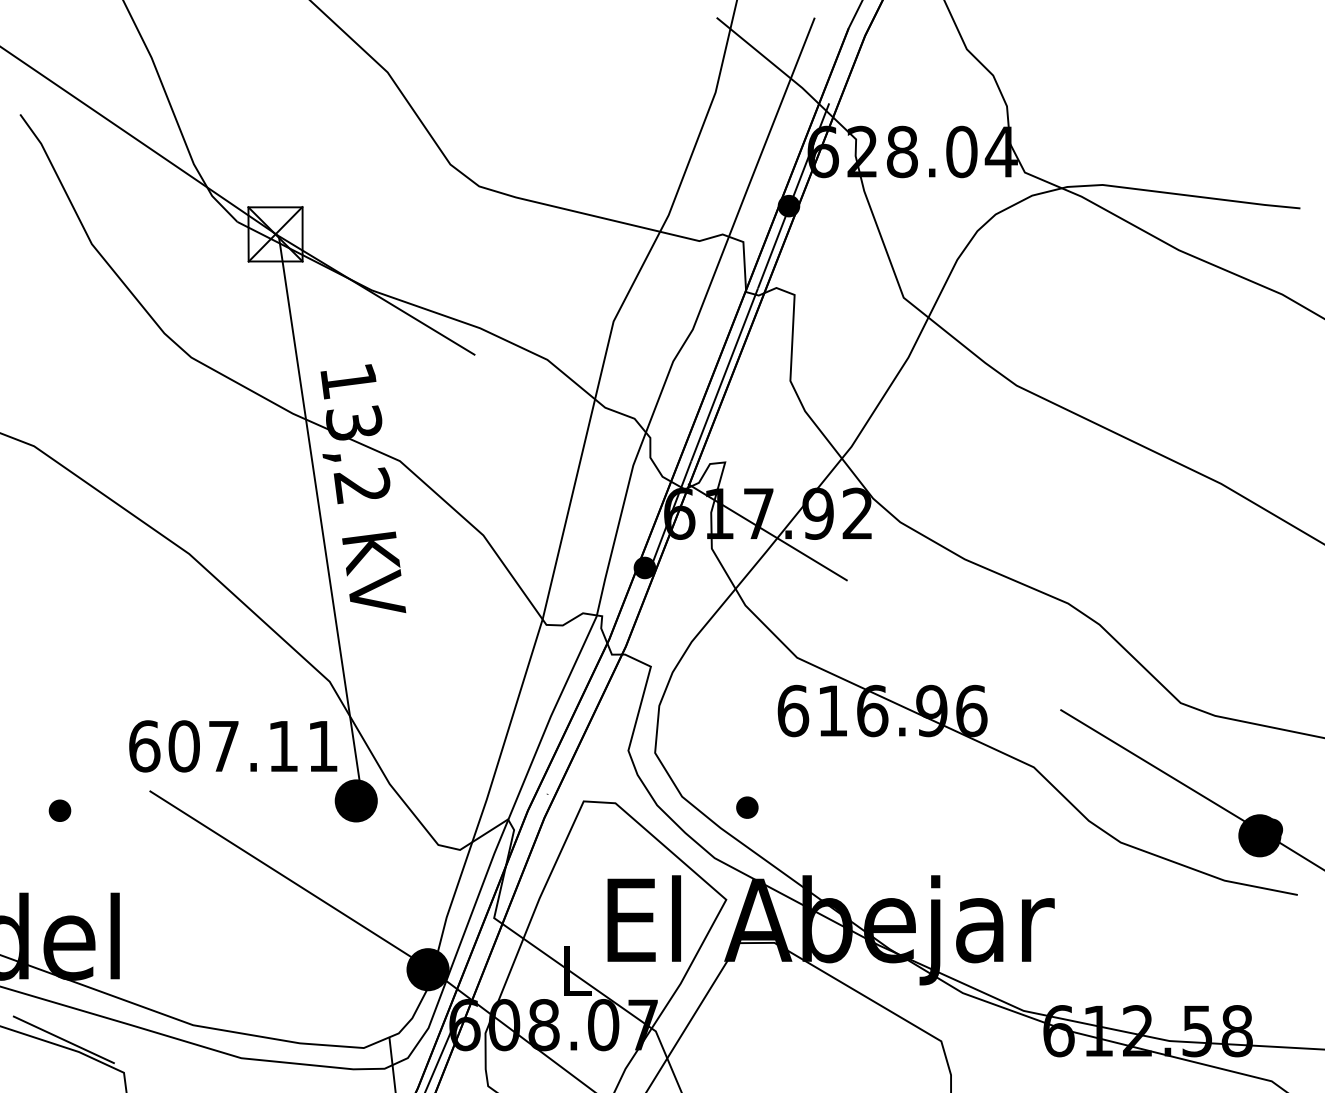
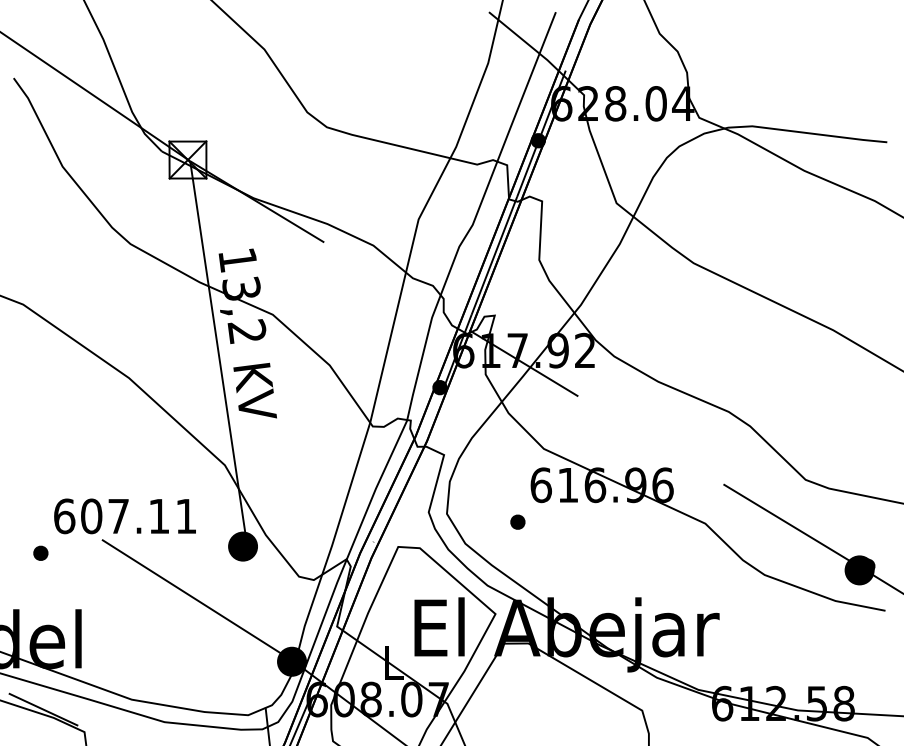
text: (232, 746) -> (124, 516), moved
part: (746, 806) -> (517, 521), moved

